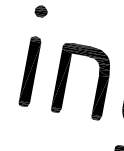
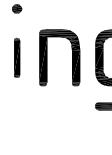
part: (29, 71) -> (16, 57), size x0.7

